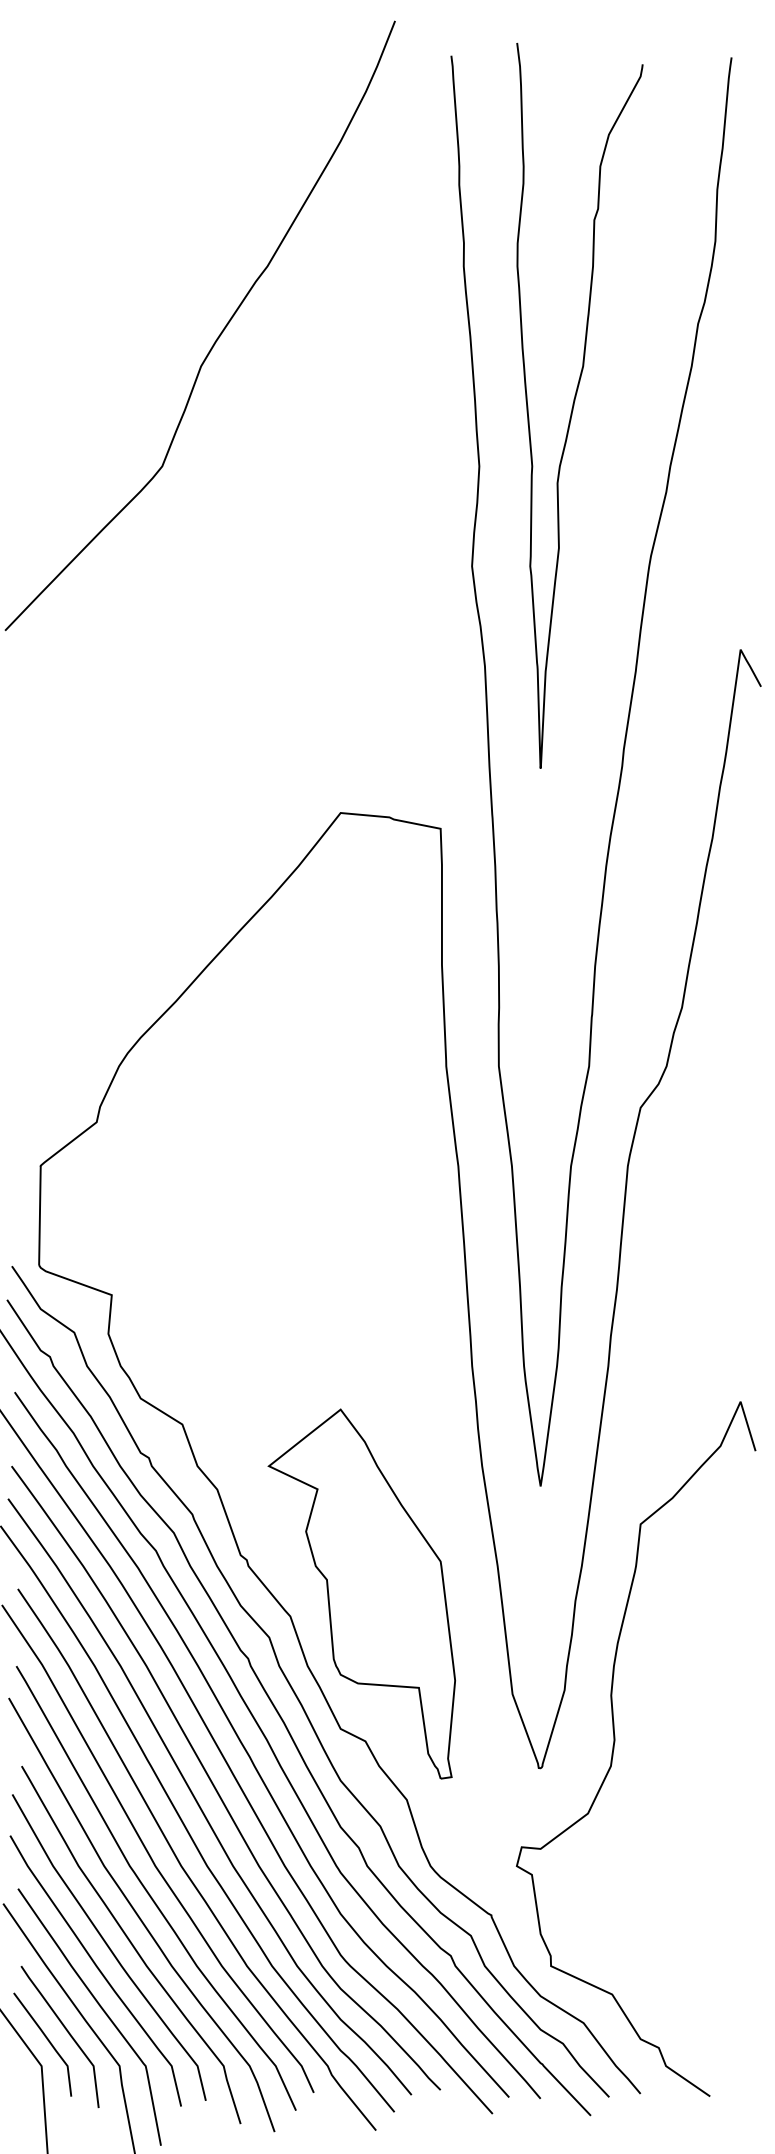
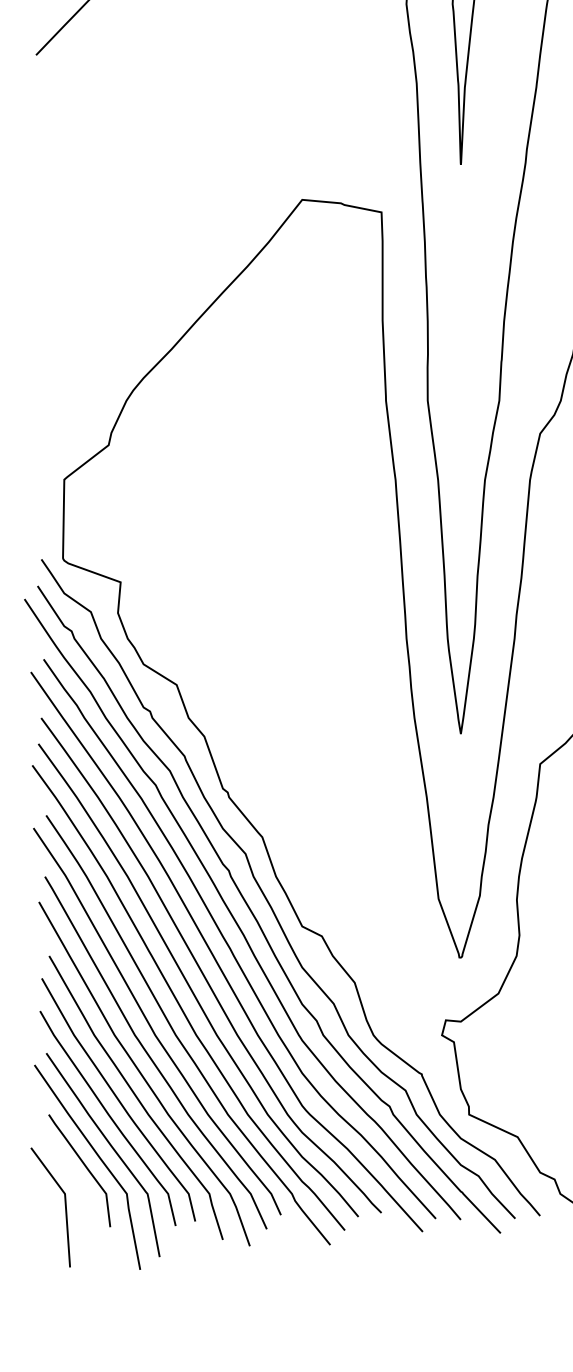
part: (361, 1593) -> (318, 819), removed
line: (48, 2042) -> (70, 1175), removed

